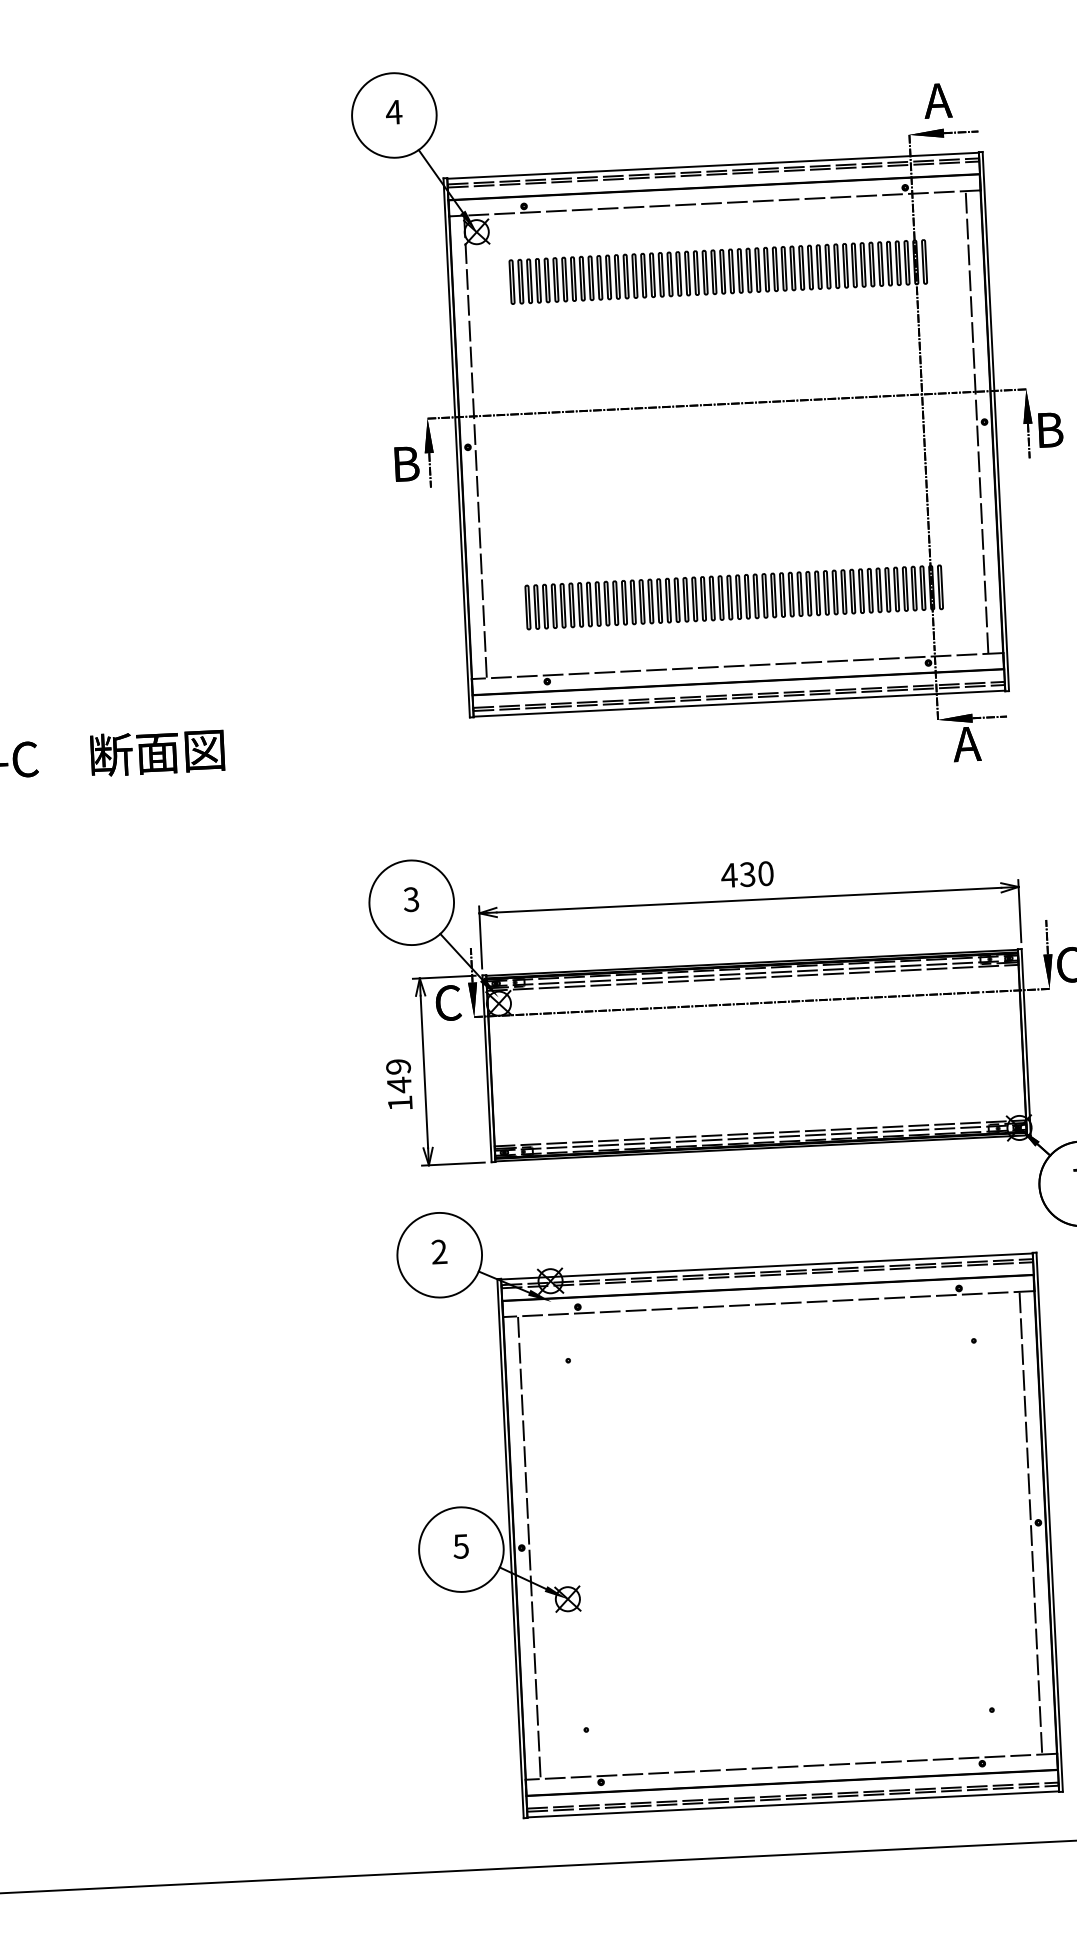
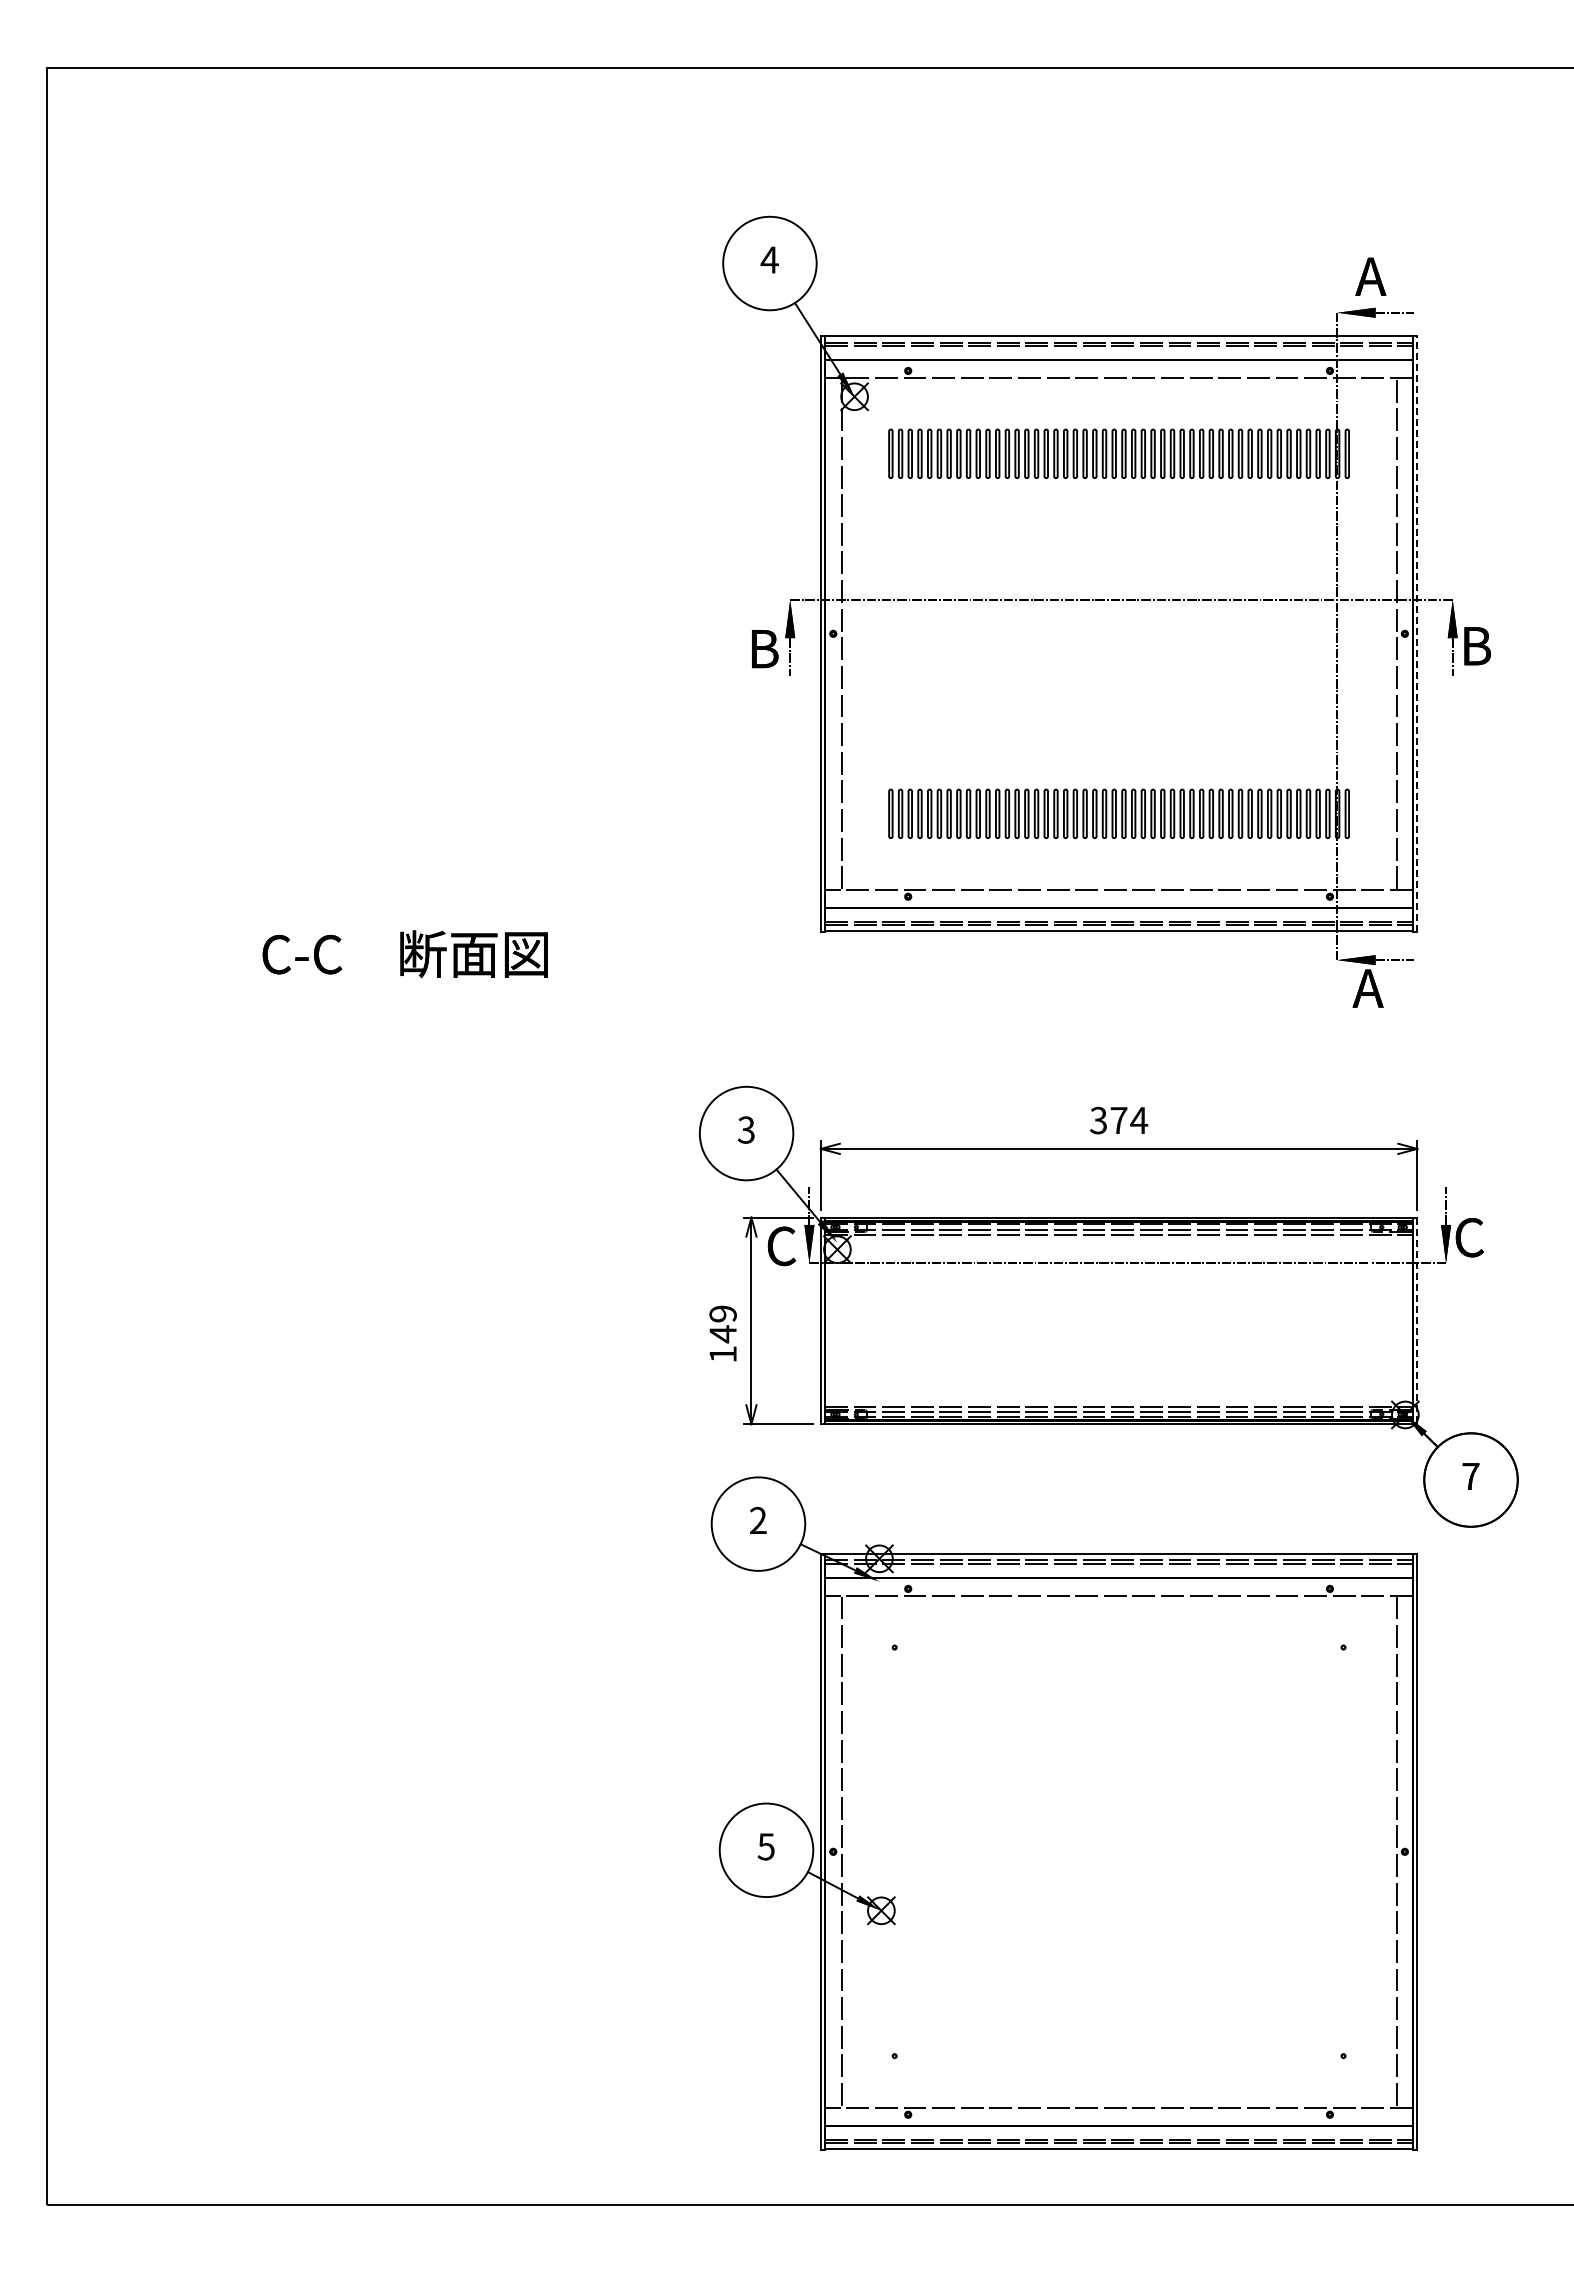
line: (995, 421) -> (1417, 633), solid -> dashed
text: (747, 874) -> (1118, 1120), 430 -> 374
line: (1026, 1042) -> (1417, 1321), solid -> dashed

